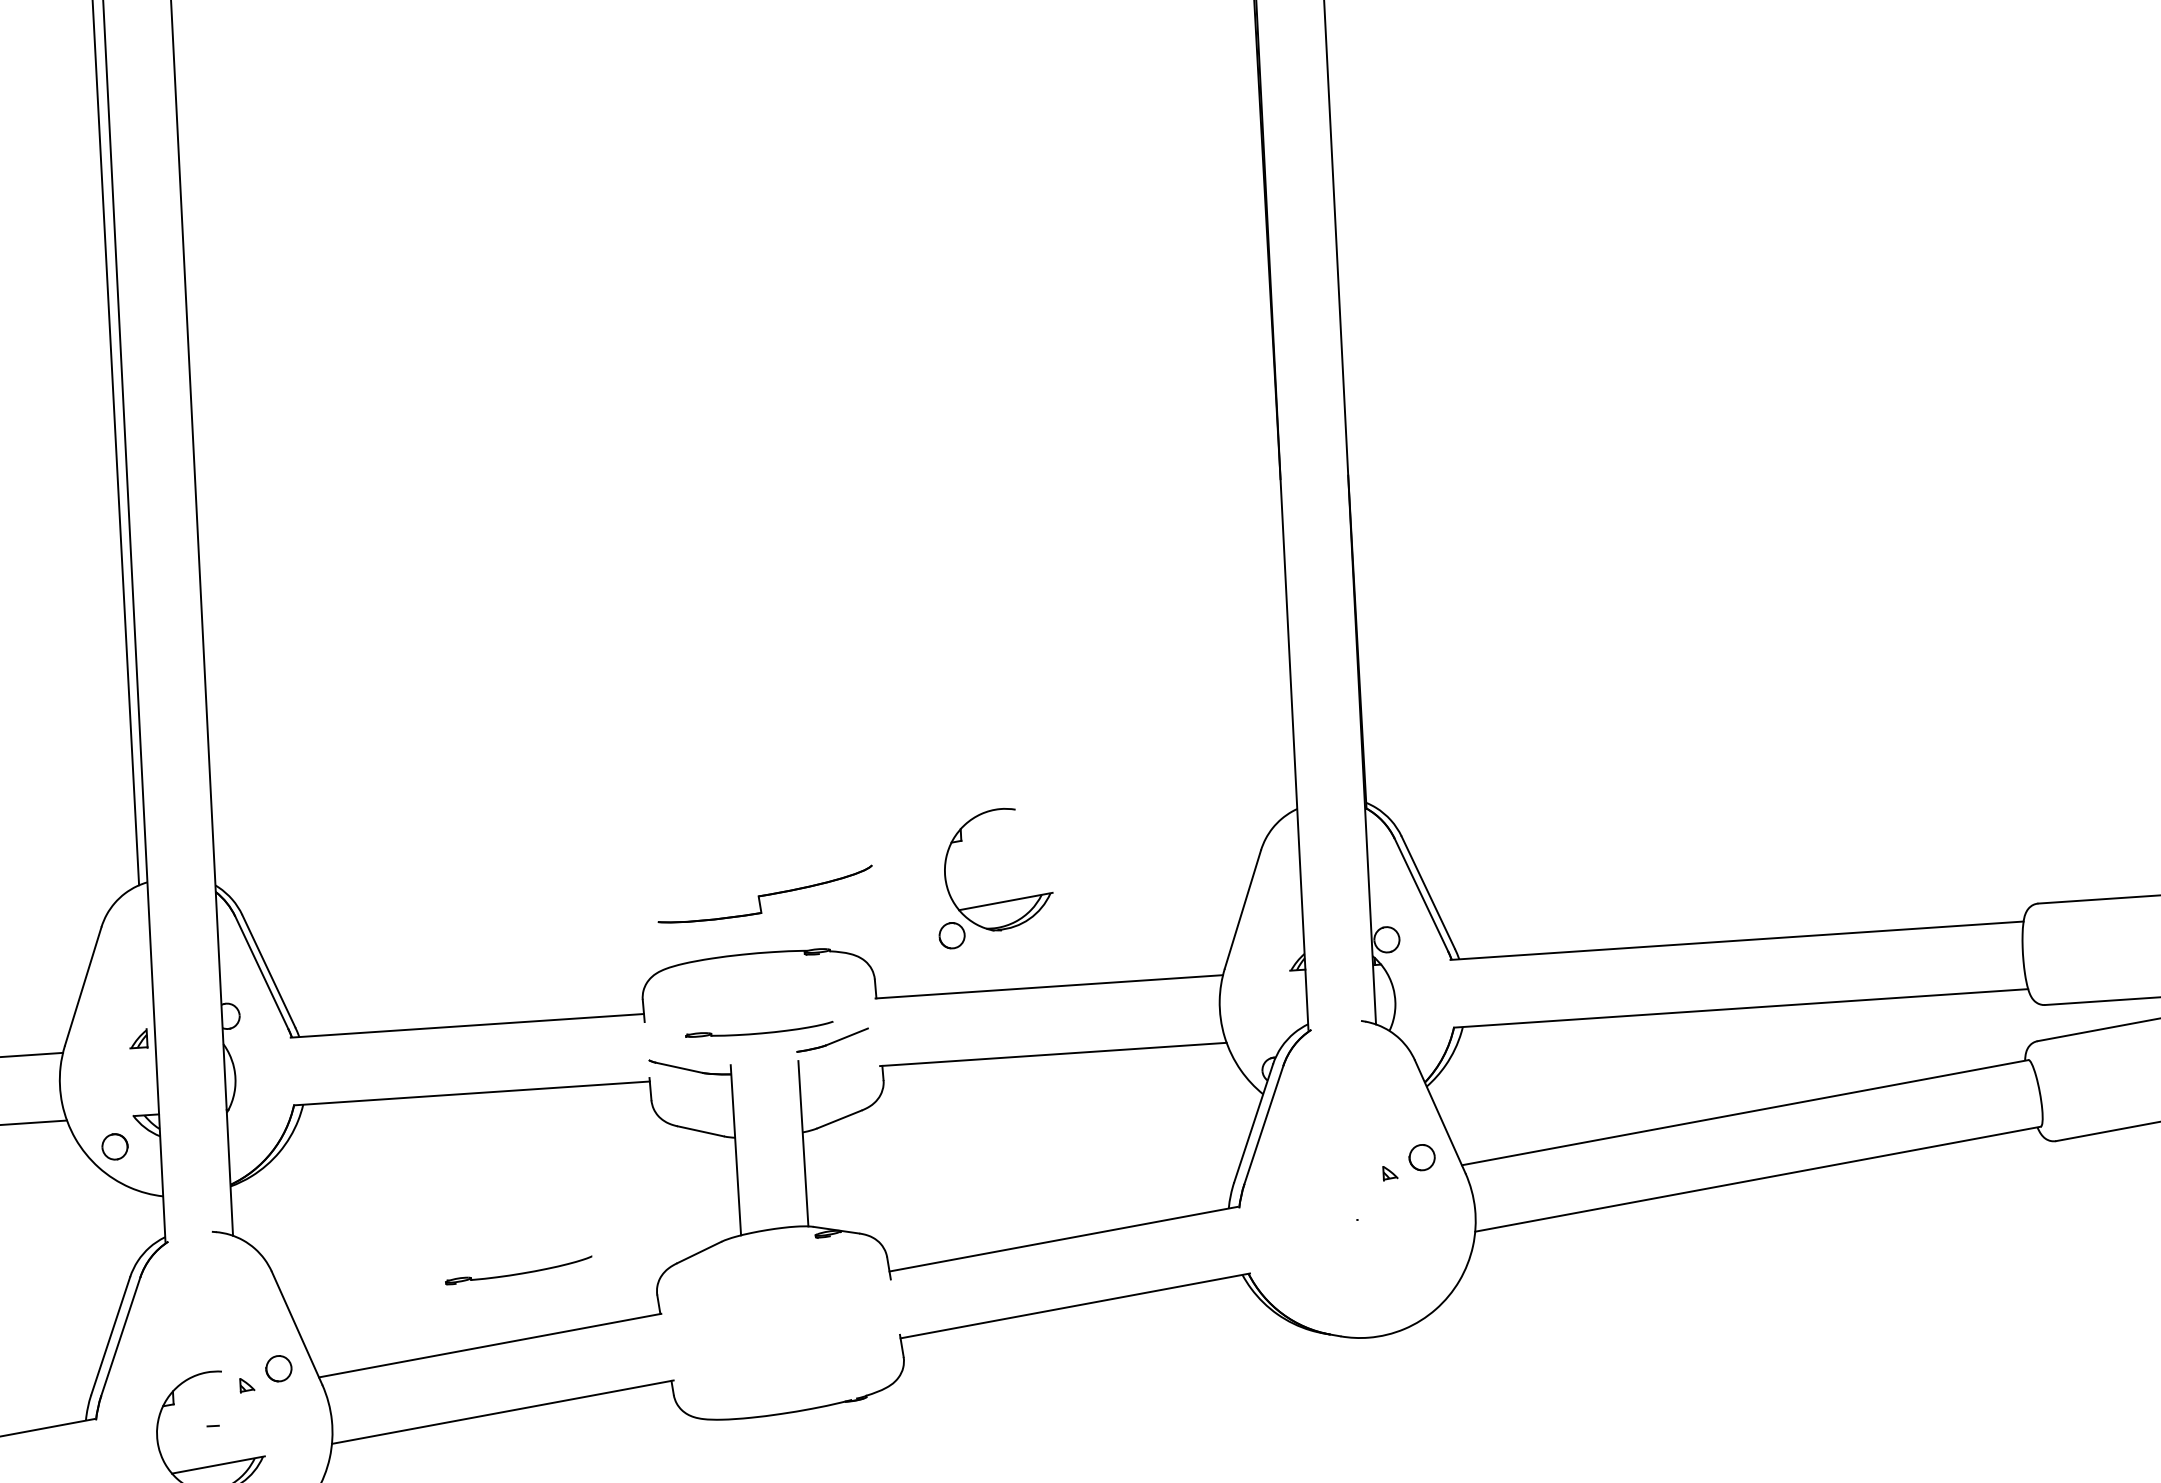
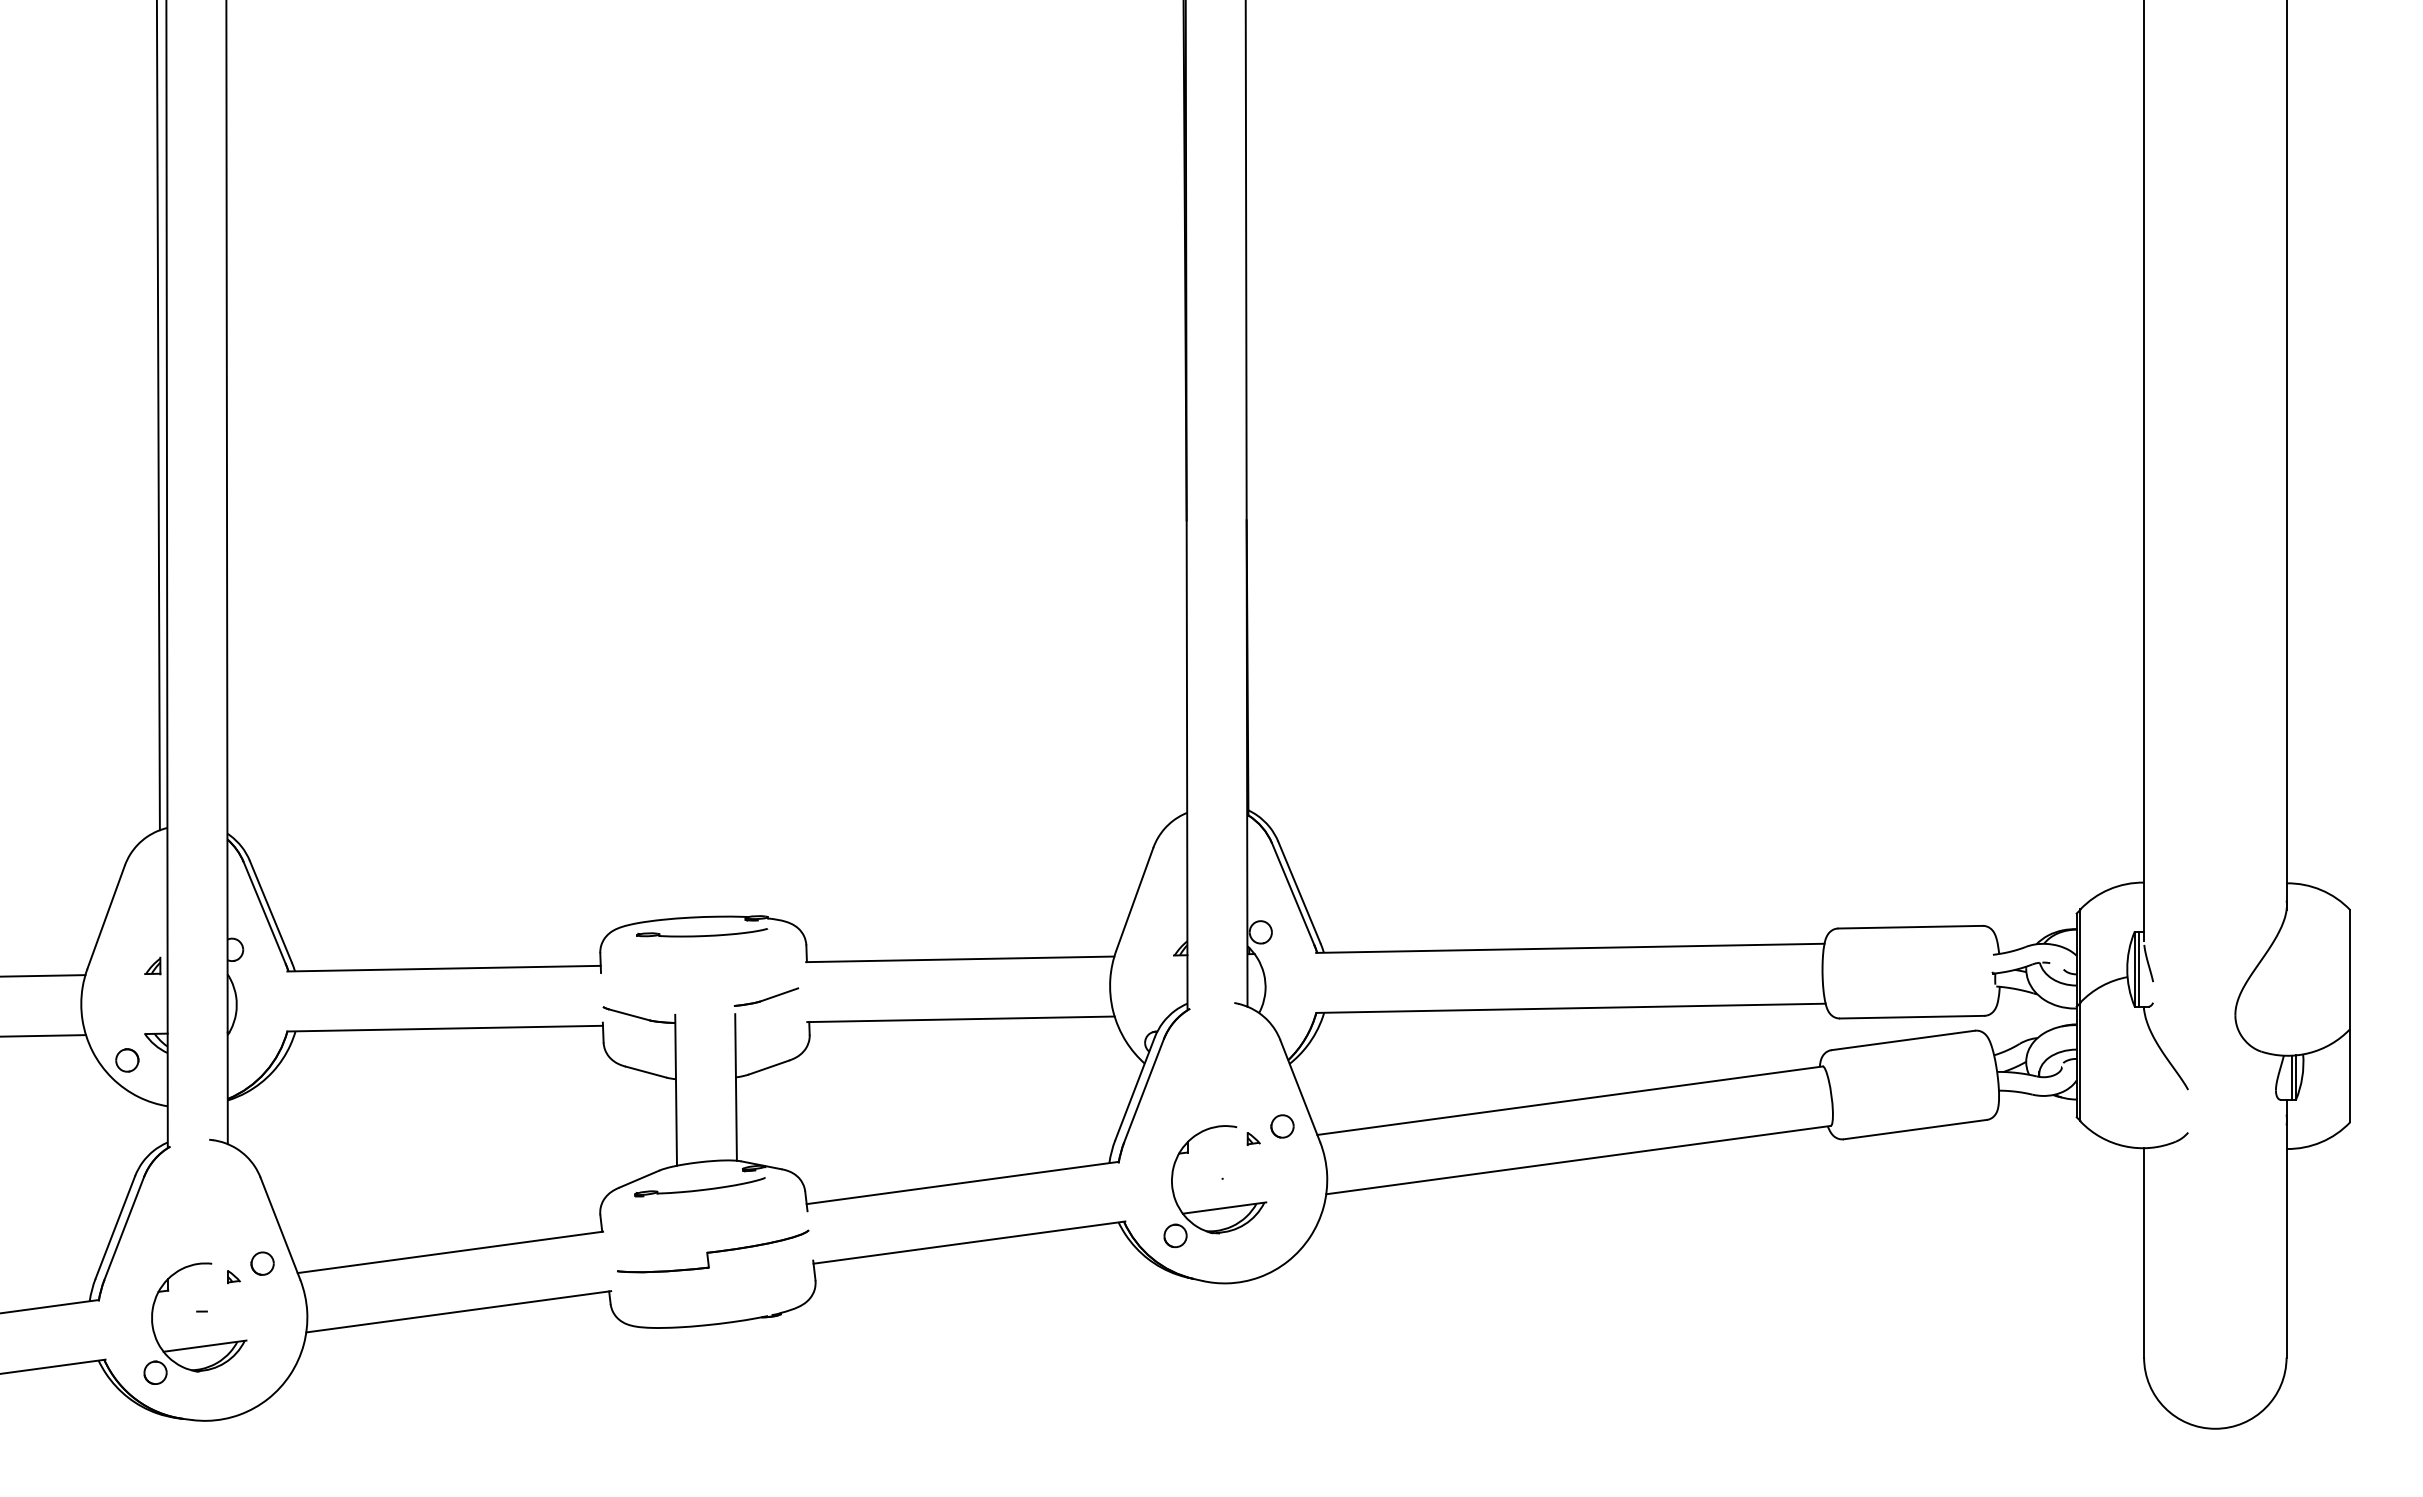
part: (765, 894) -> (713, 1251), moved
part: (1000, 901) -> (1219, 1207), moved
part: (759, 1029) -> (702, 932), moved
part: (518, 1270) -> (699, 1187), moved

